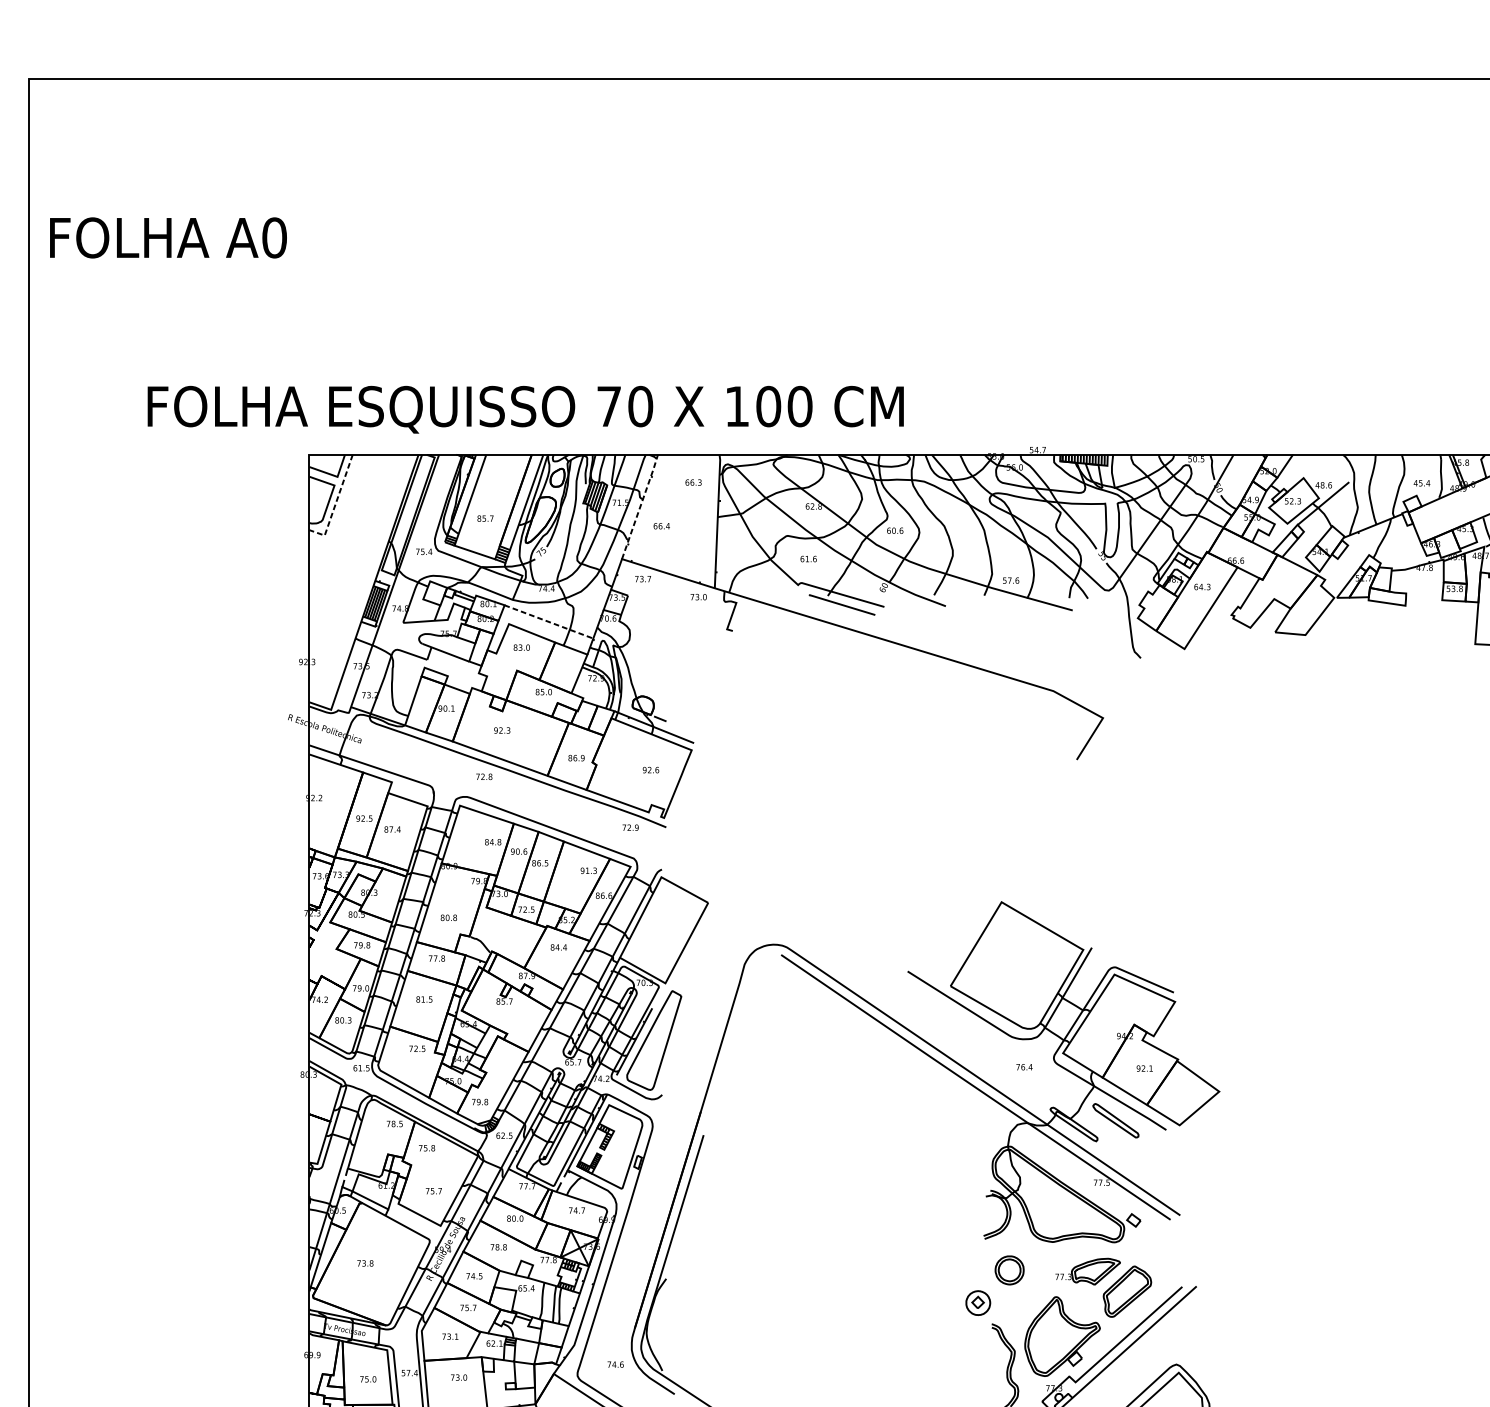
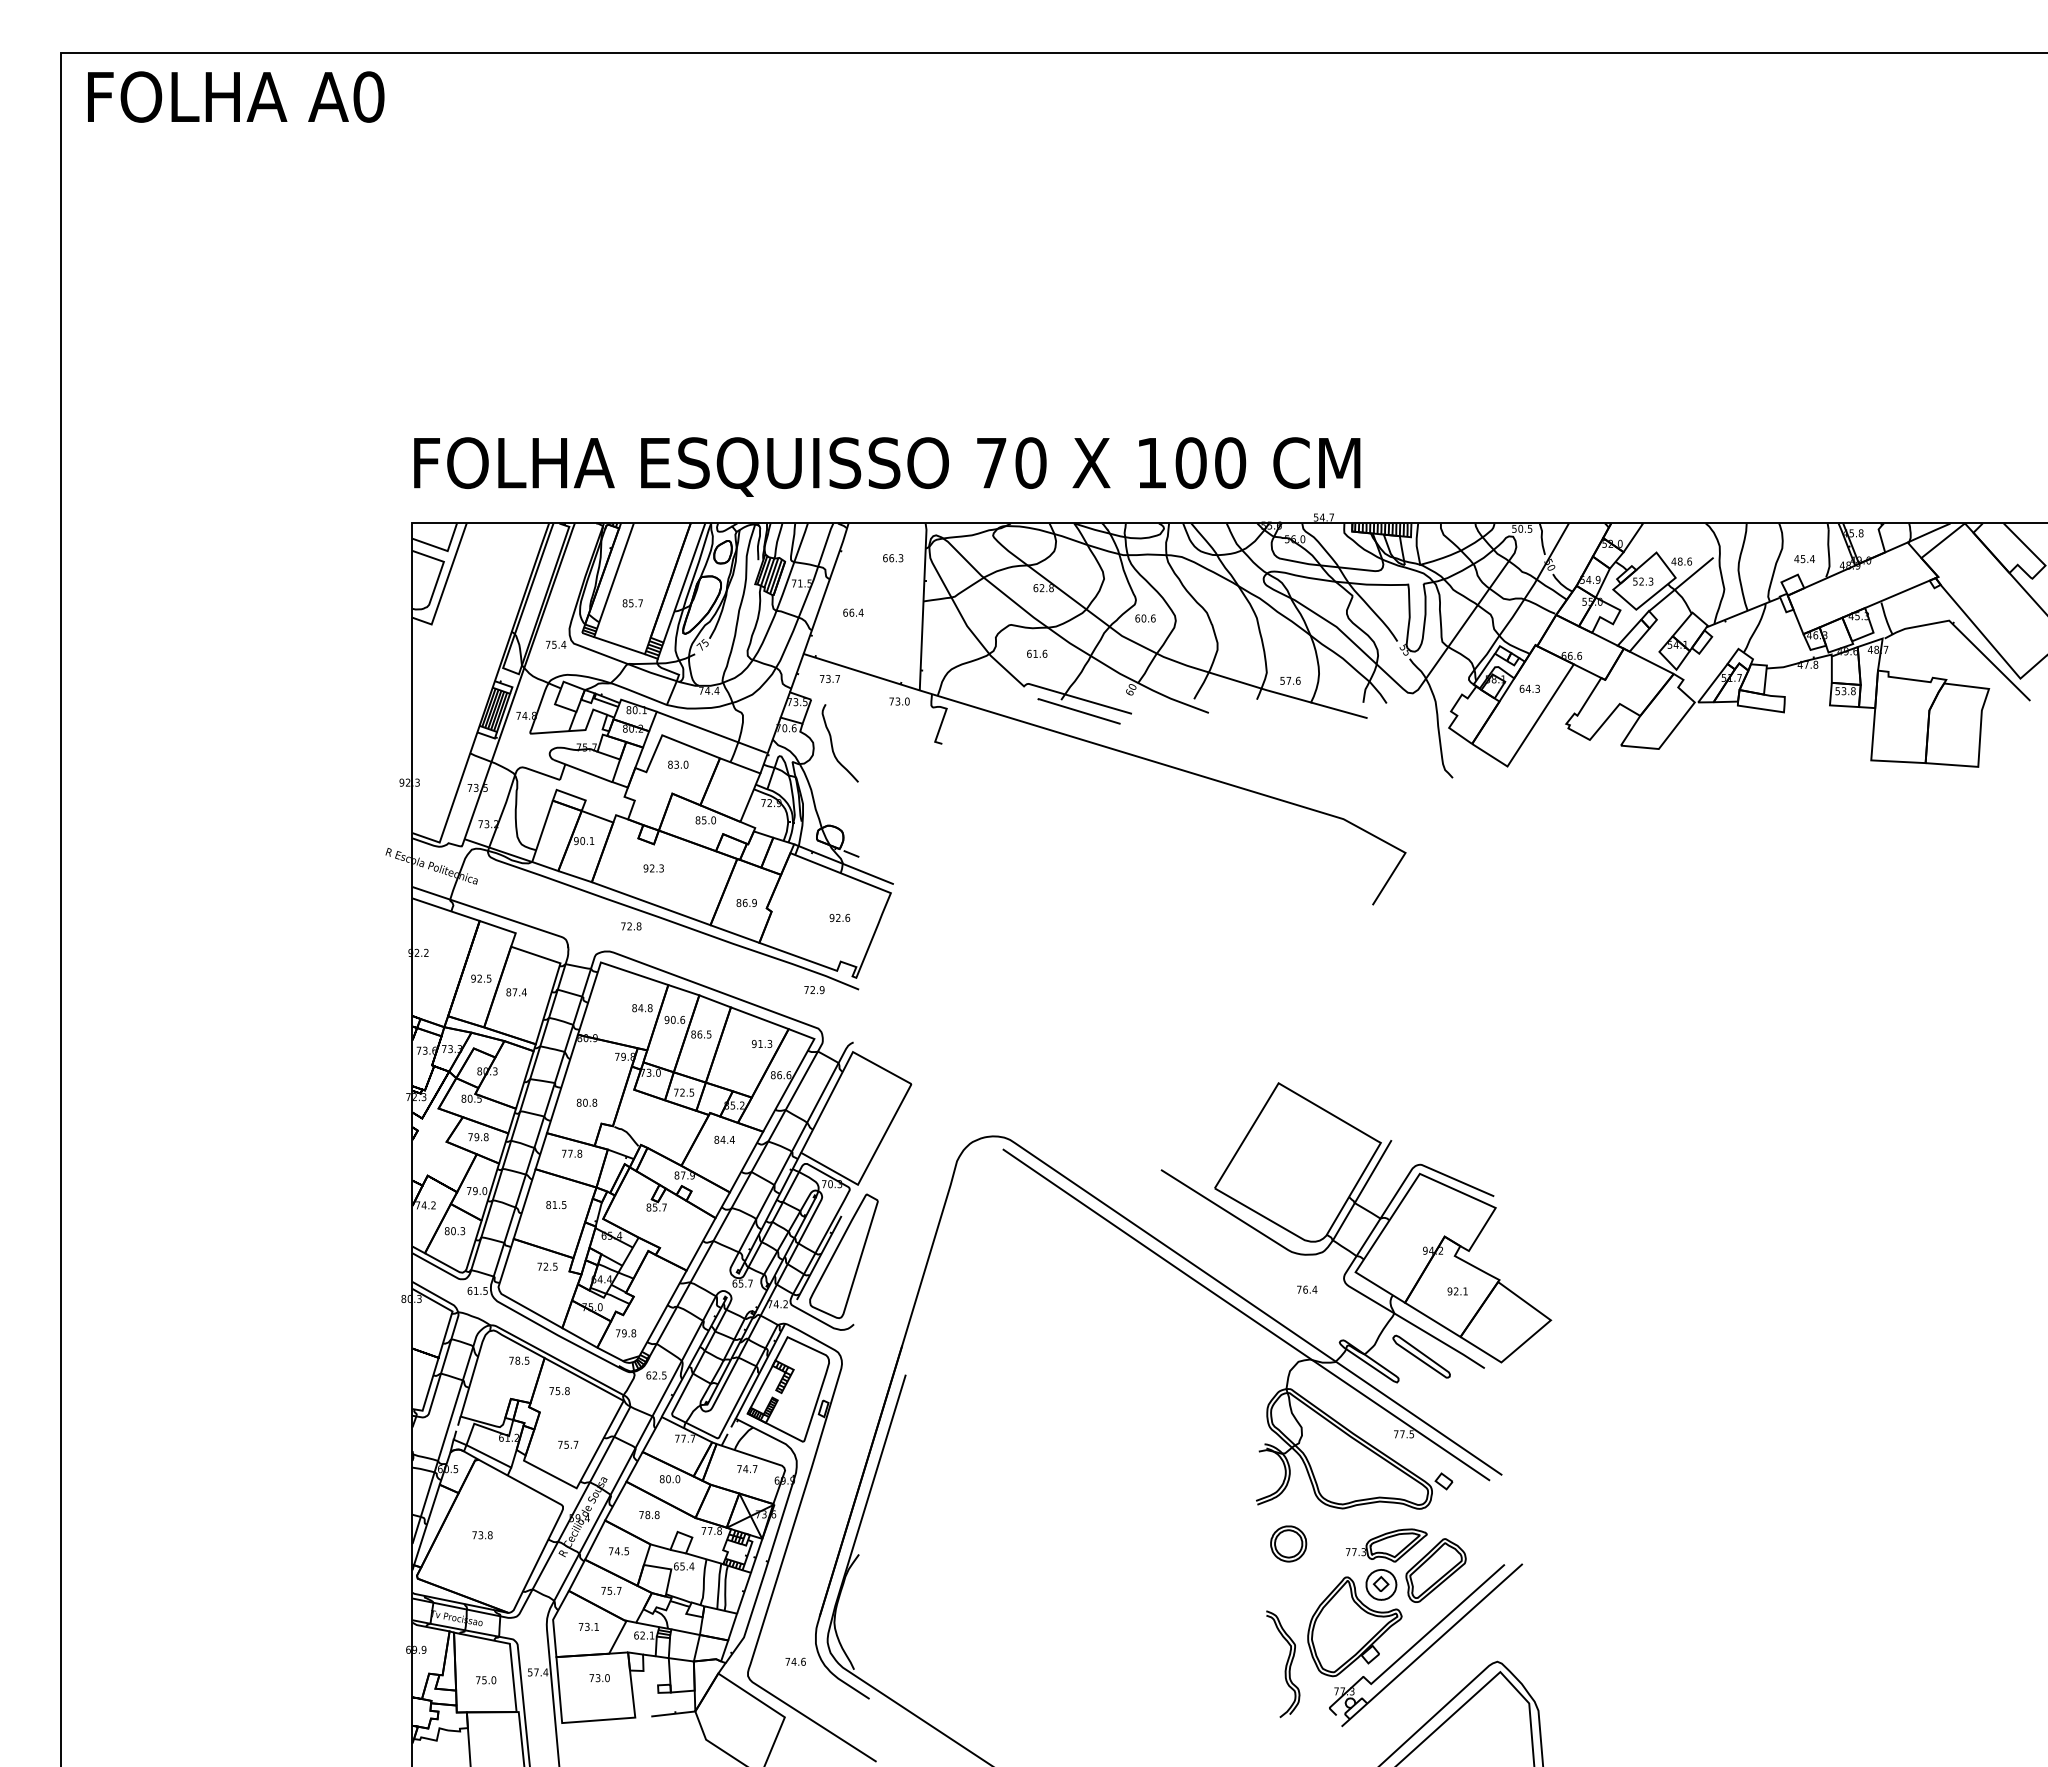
text: (168, 237) -> (236, 96), moved
text: (526, 409) -> (887, 466), moved
line: (335, 503) -> (445, 584), dashed -> solid
line: (640, 506) -> (826, 587), dashed -> solid
line: (548, 621) -> (711, 732), dashed -> solid
curve: (645, 630) -> (832, 743), added
part: (978, 1302) -> (1381, 1584), moved

